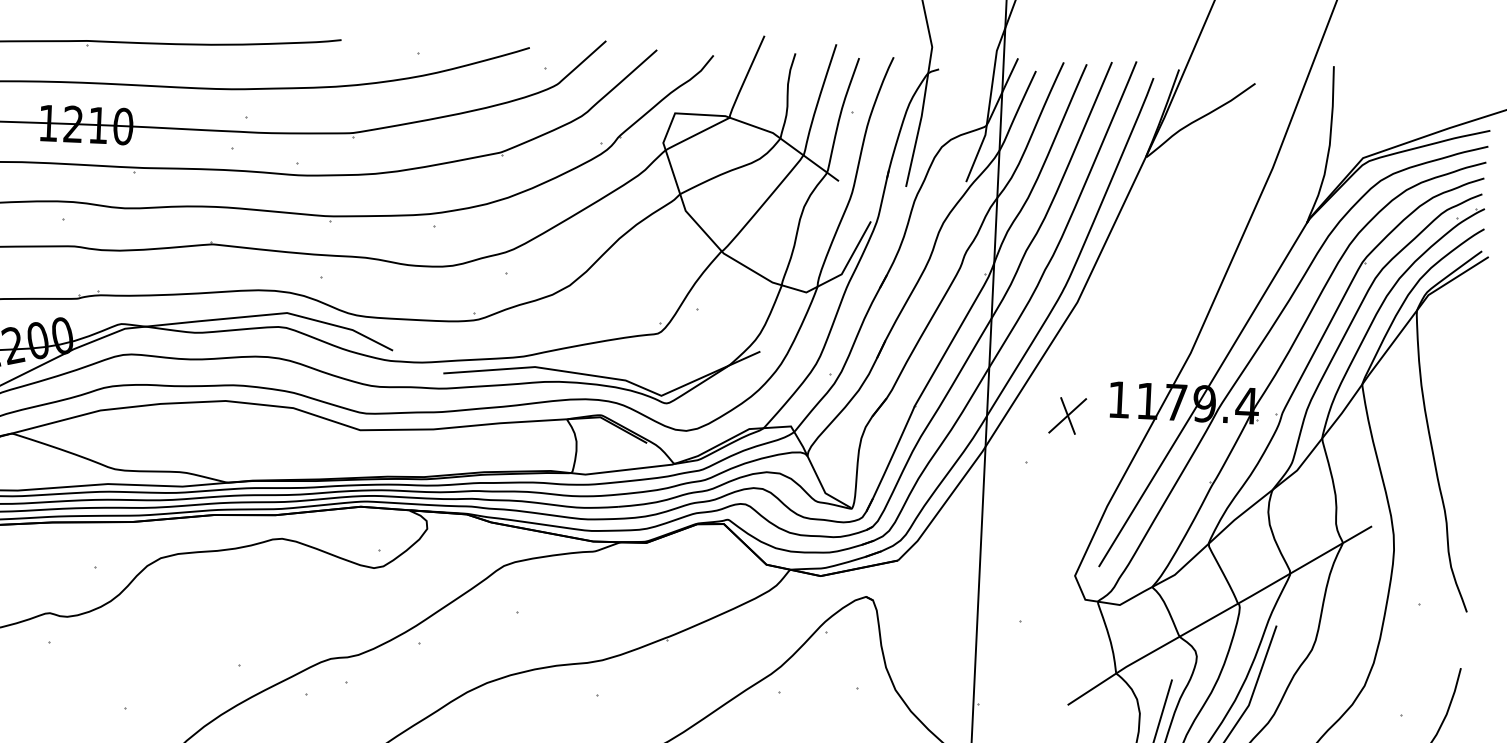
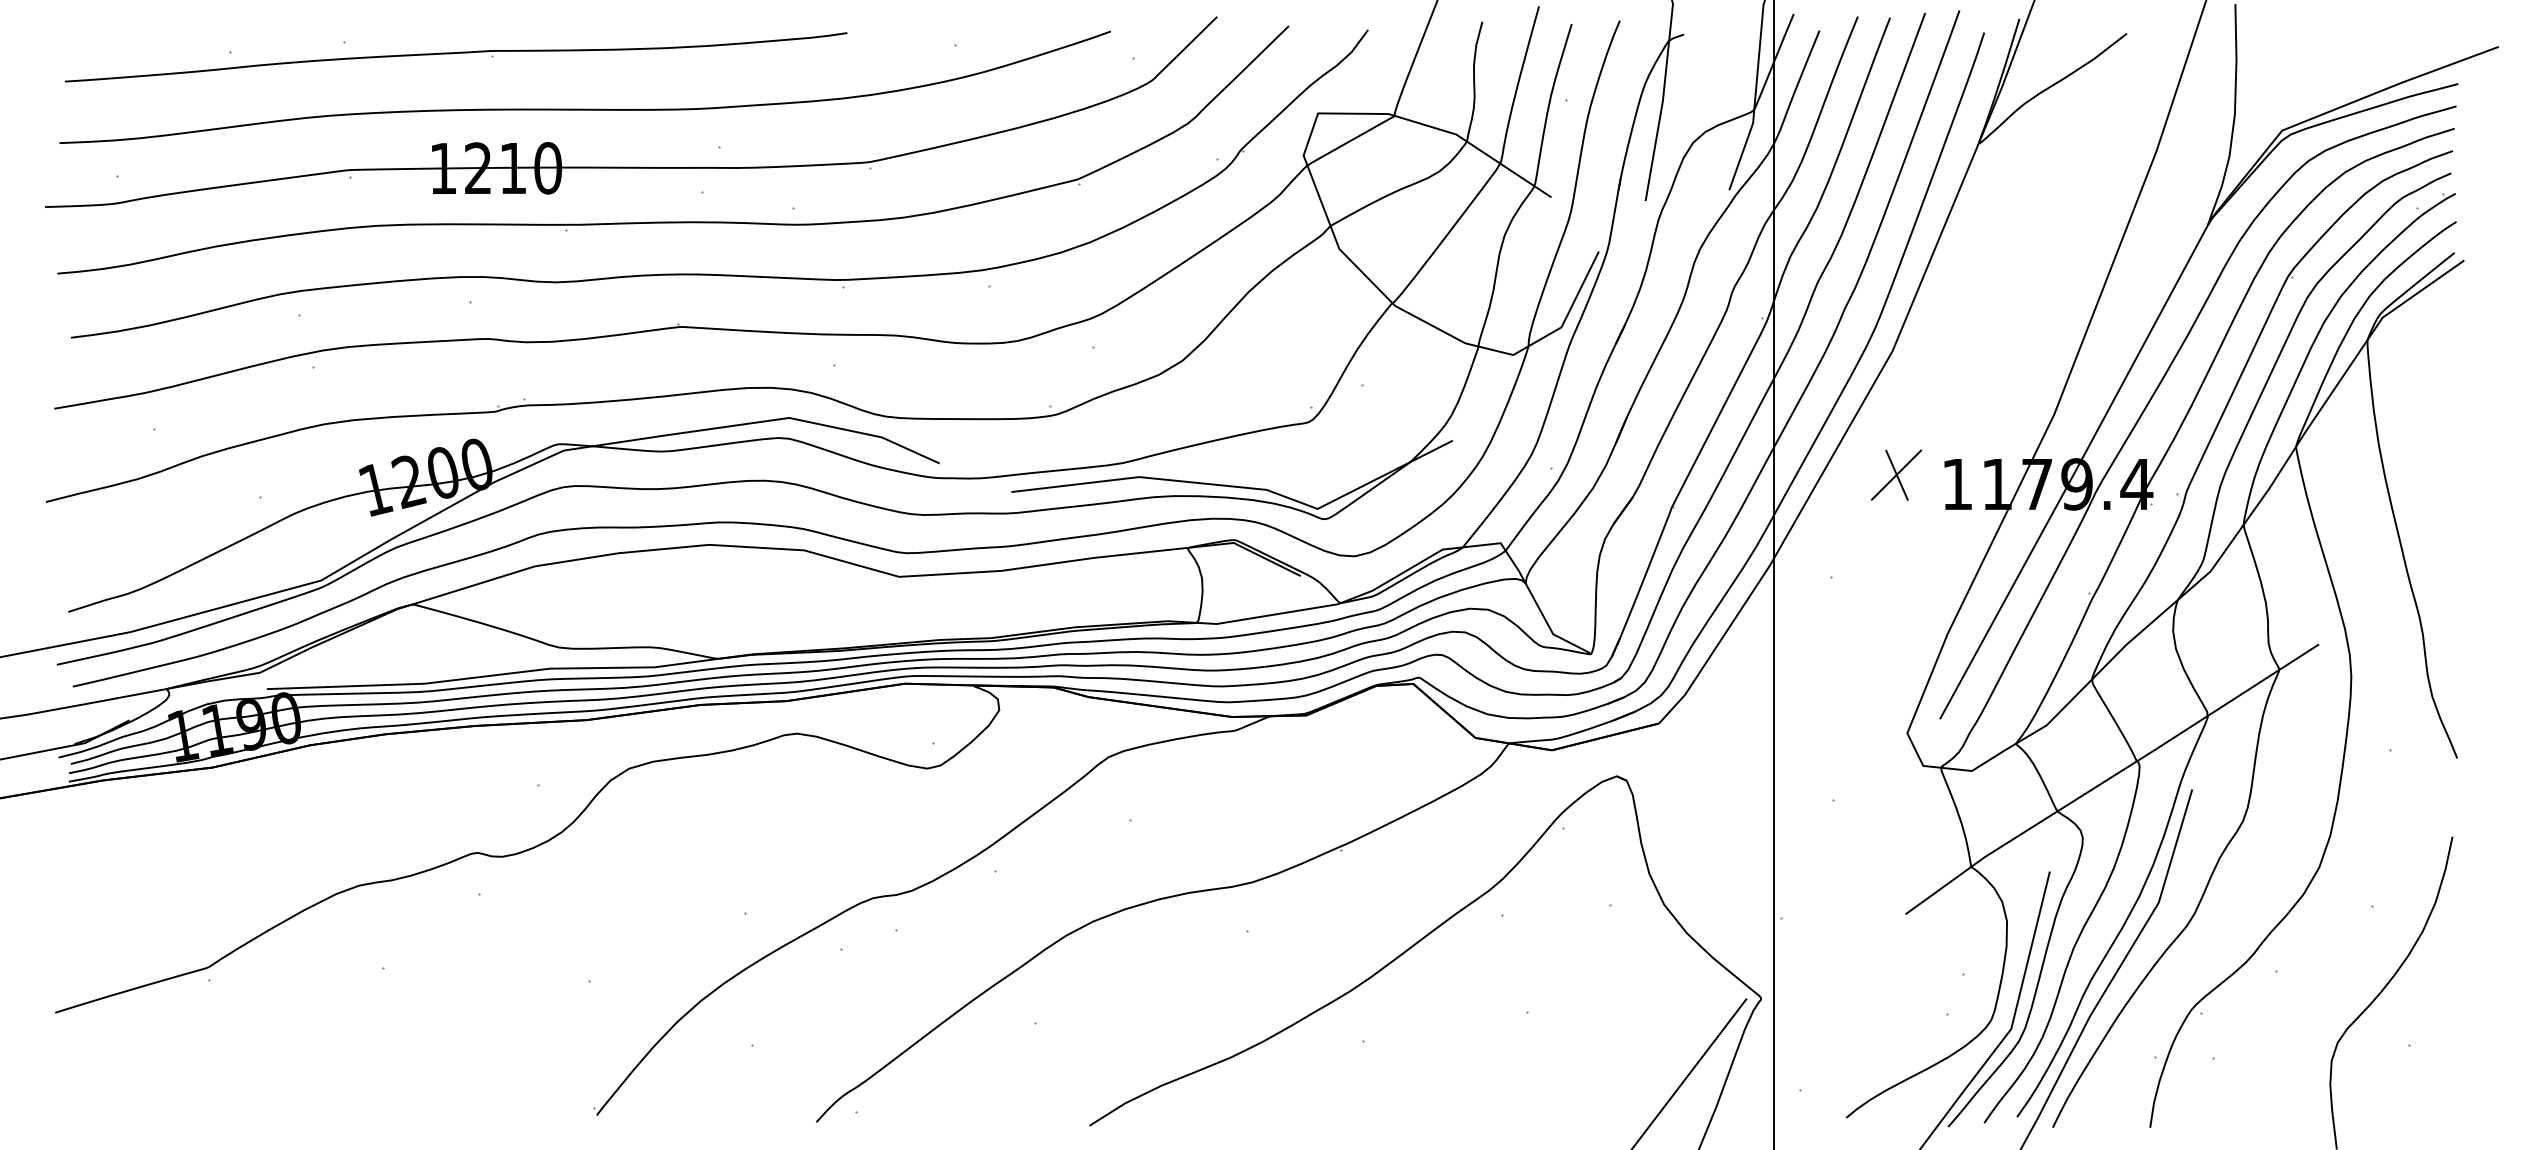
part: (1067, 415) -> (1896, 474), moved

